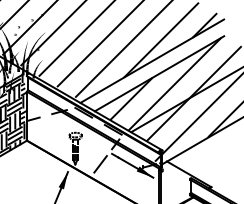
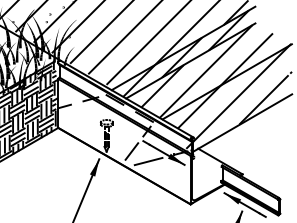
hatch: (154, 66) -> (185, 53), added
line: (117, 174) -> (148, 161), added

